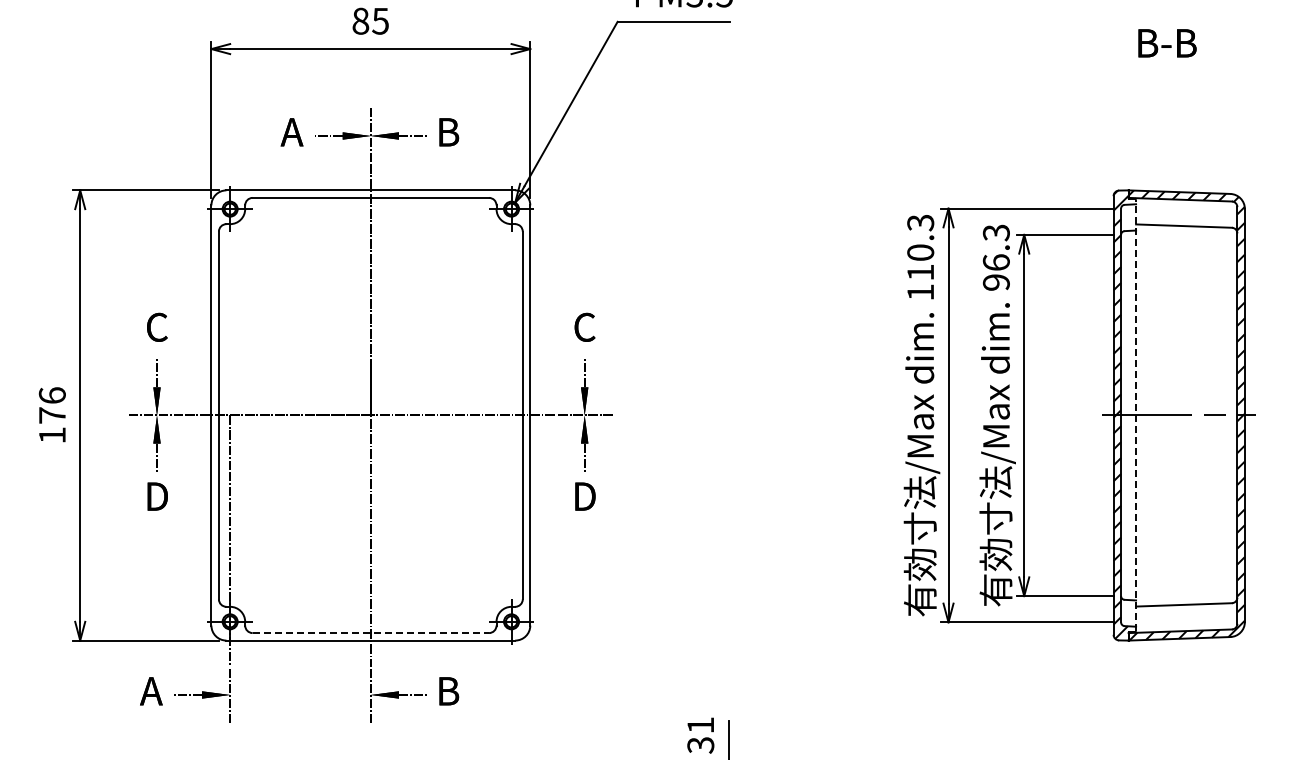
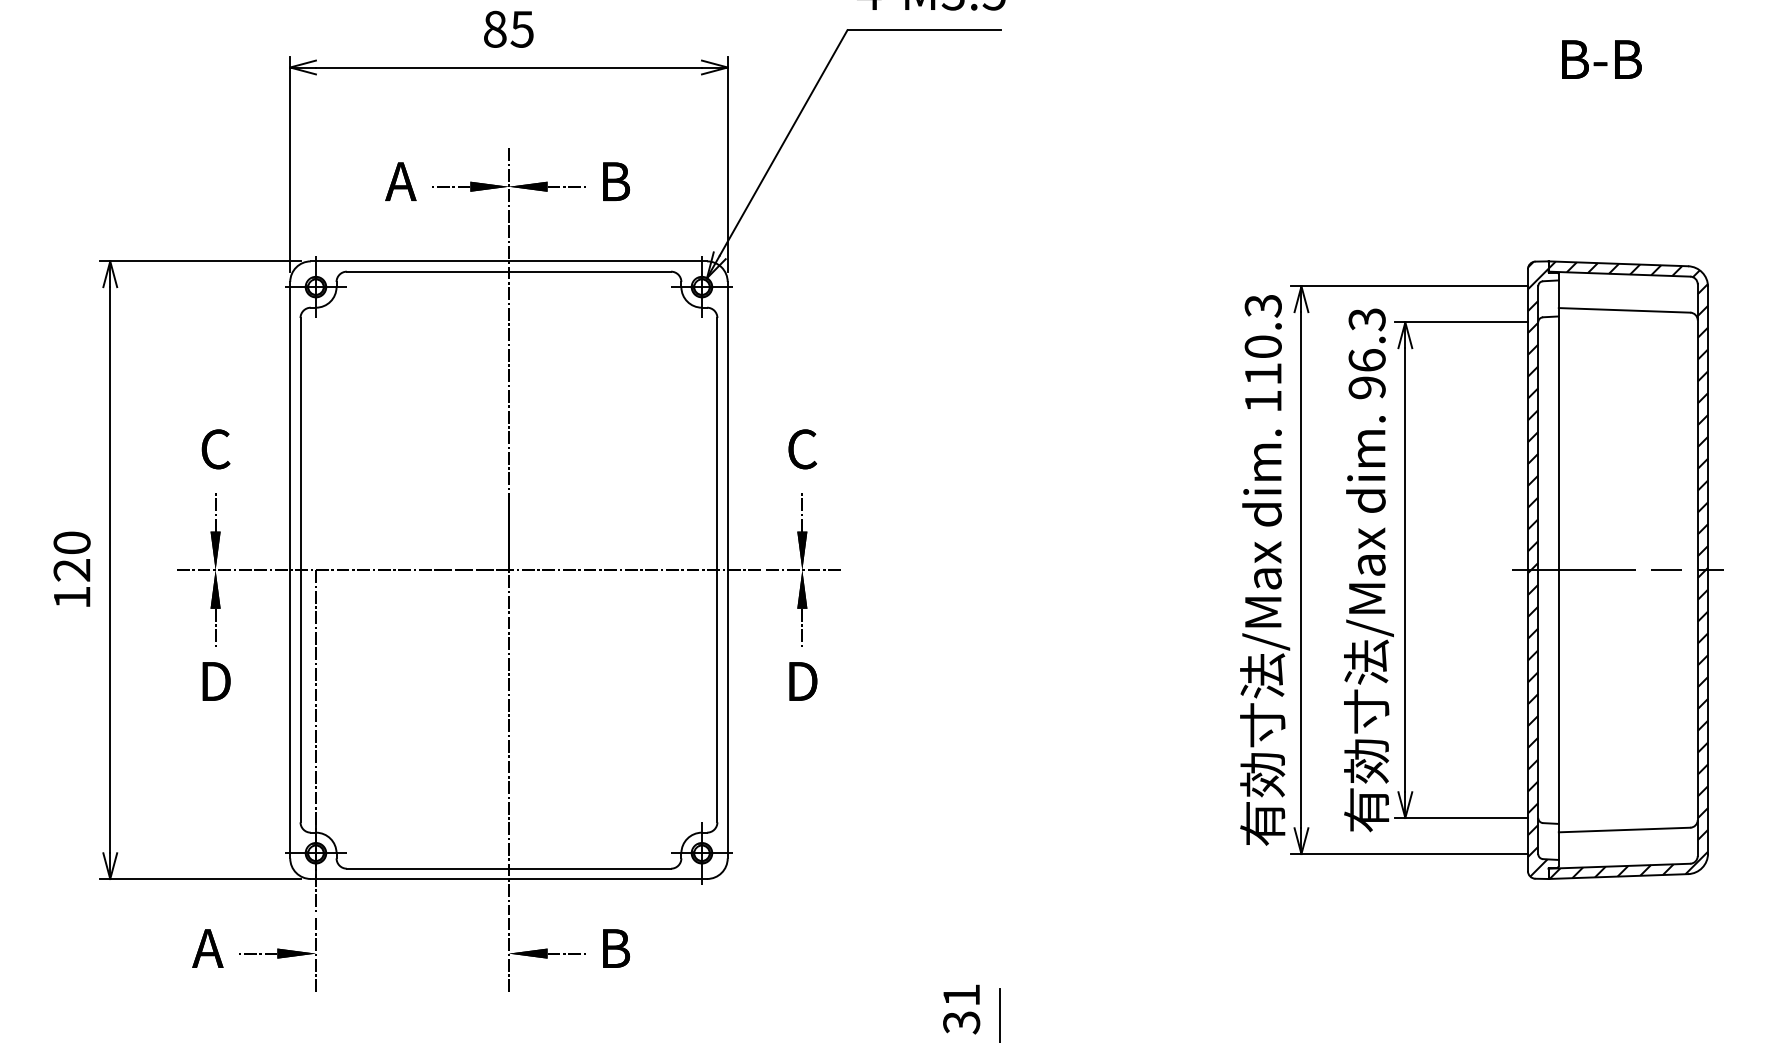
text: (51, 405) -> (70, 556), 176 -> 120
line: (1136, 415) -> (1559, 570), dashed -> solid
line: (371, 633) -> (509, 869), dashed -> solid

